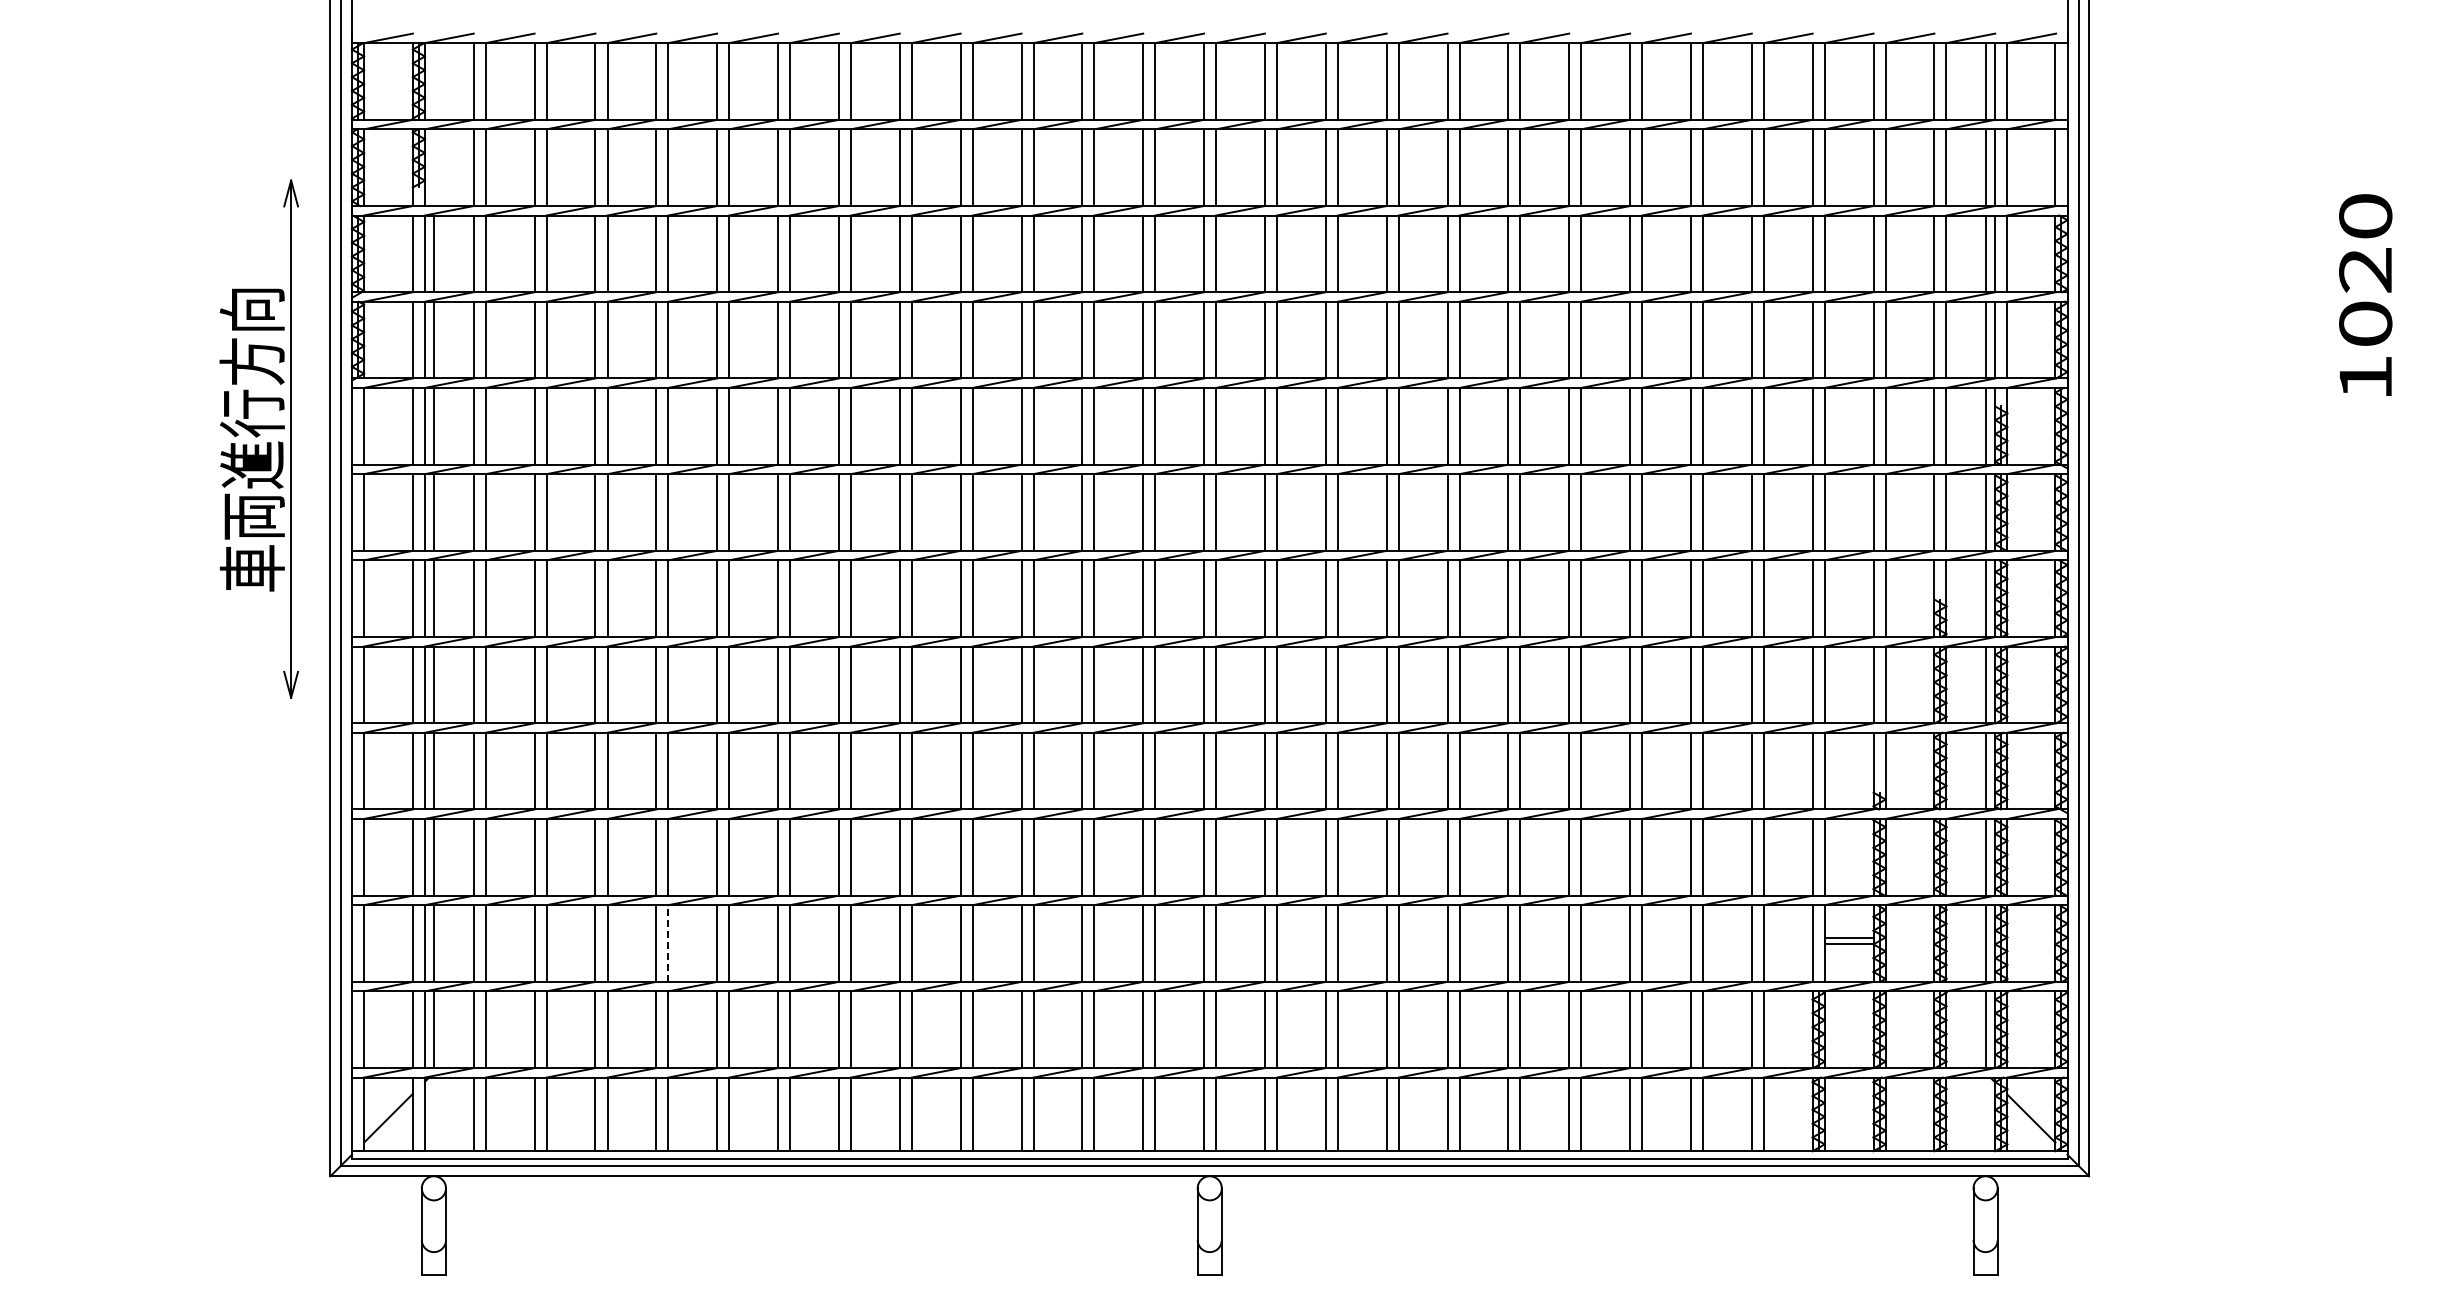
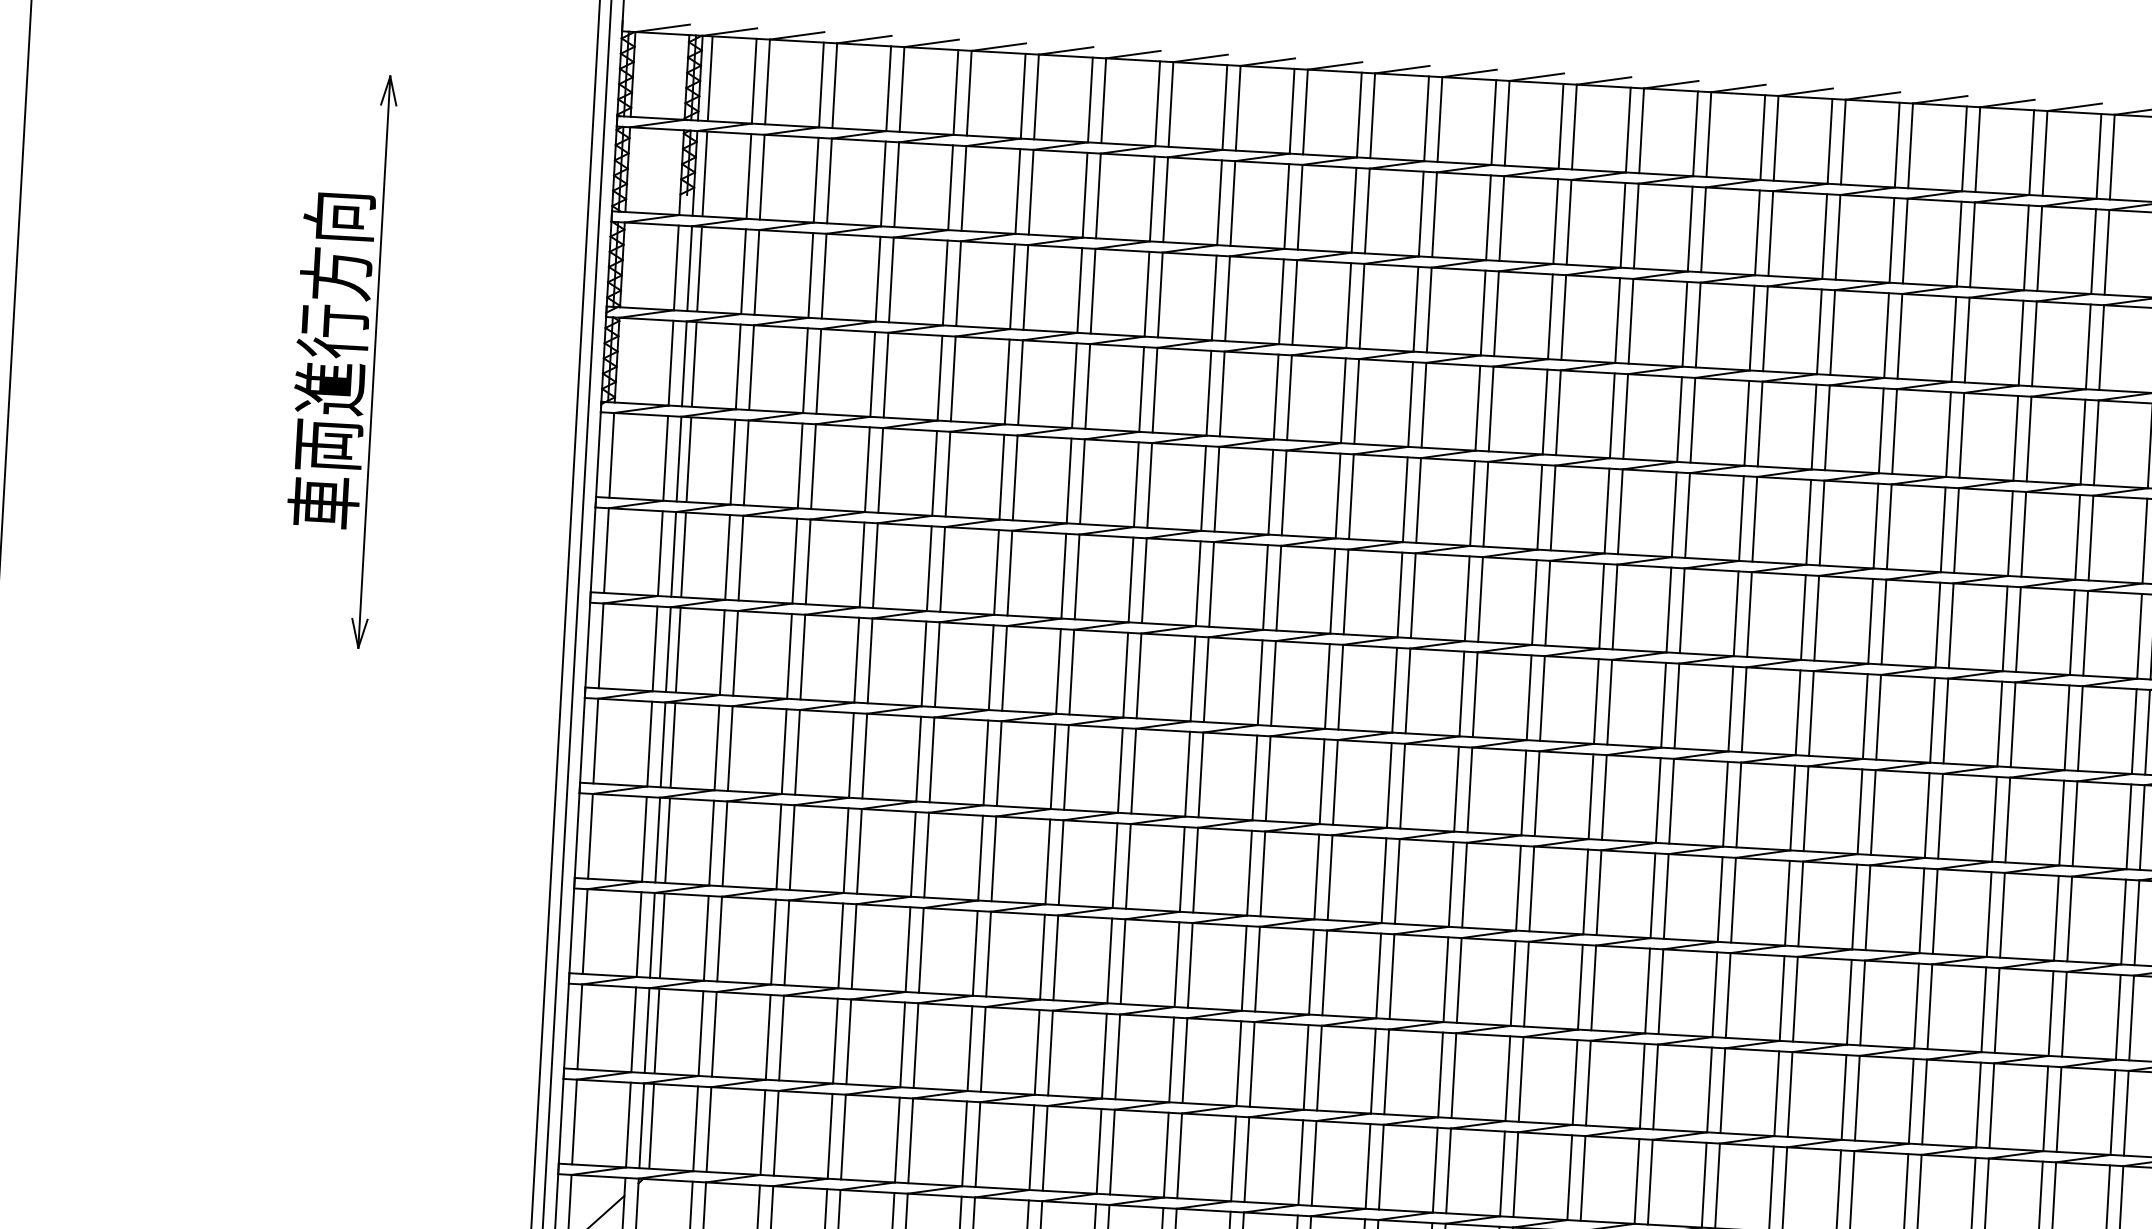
line: (433, 81) -> (709, 78), added
line: (433, 167) -> (704, 173), added
part: (258, 438) -> (338, 359), moved
line: (668, 943) -> (916, 1045), dashed -> solid

